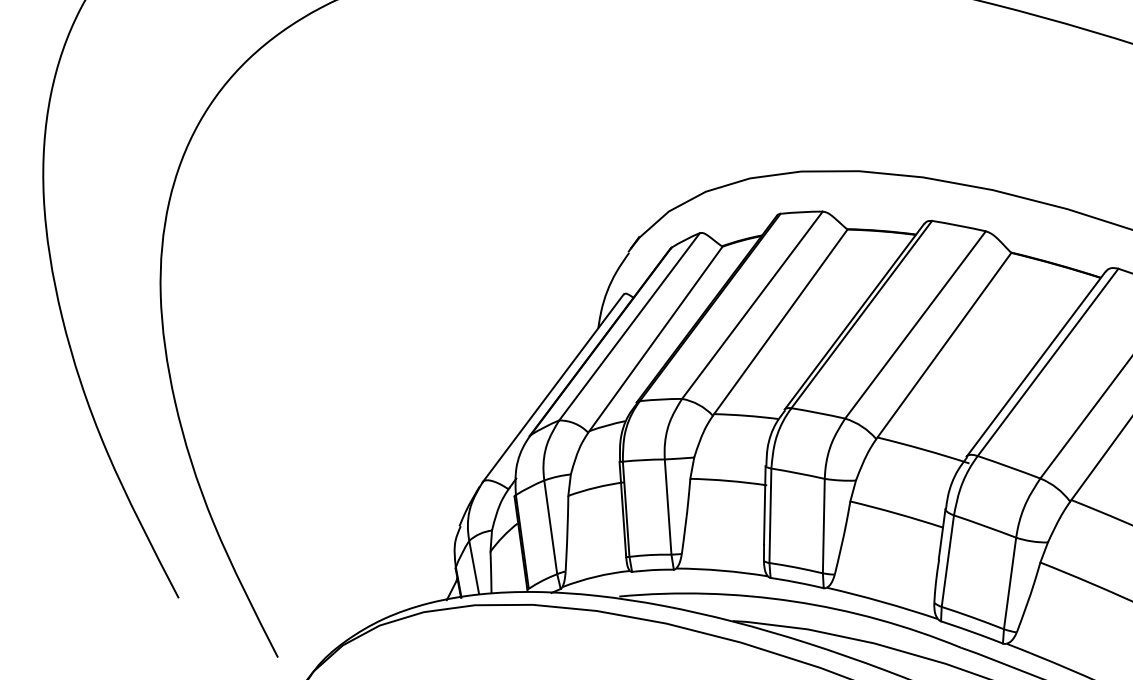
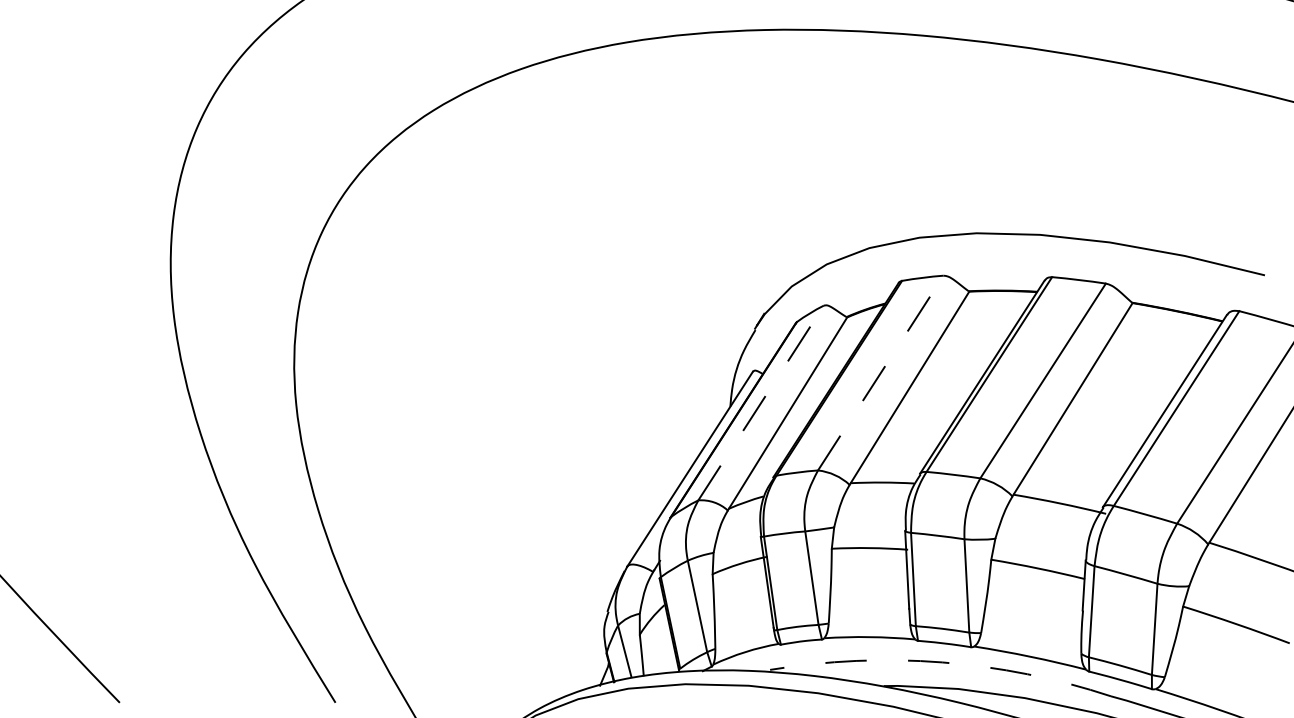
line: (752, 305) -> (880, 373), solid -> dashed
line: (629, 327) -> (761, 403), solid -> dashed
arc: (793, 601) -> (942, 662), solid -> dashed

